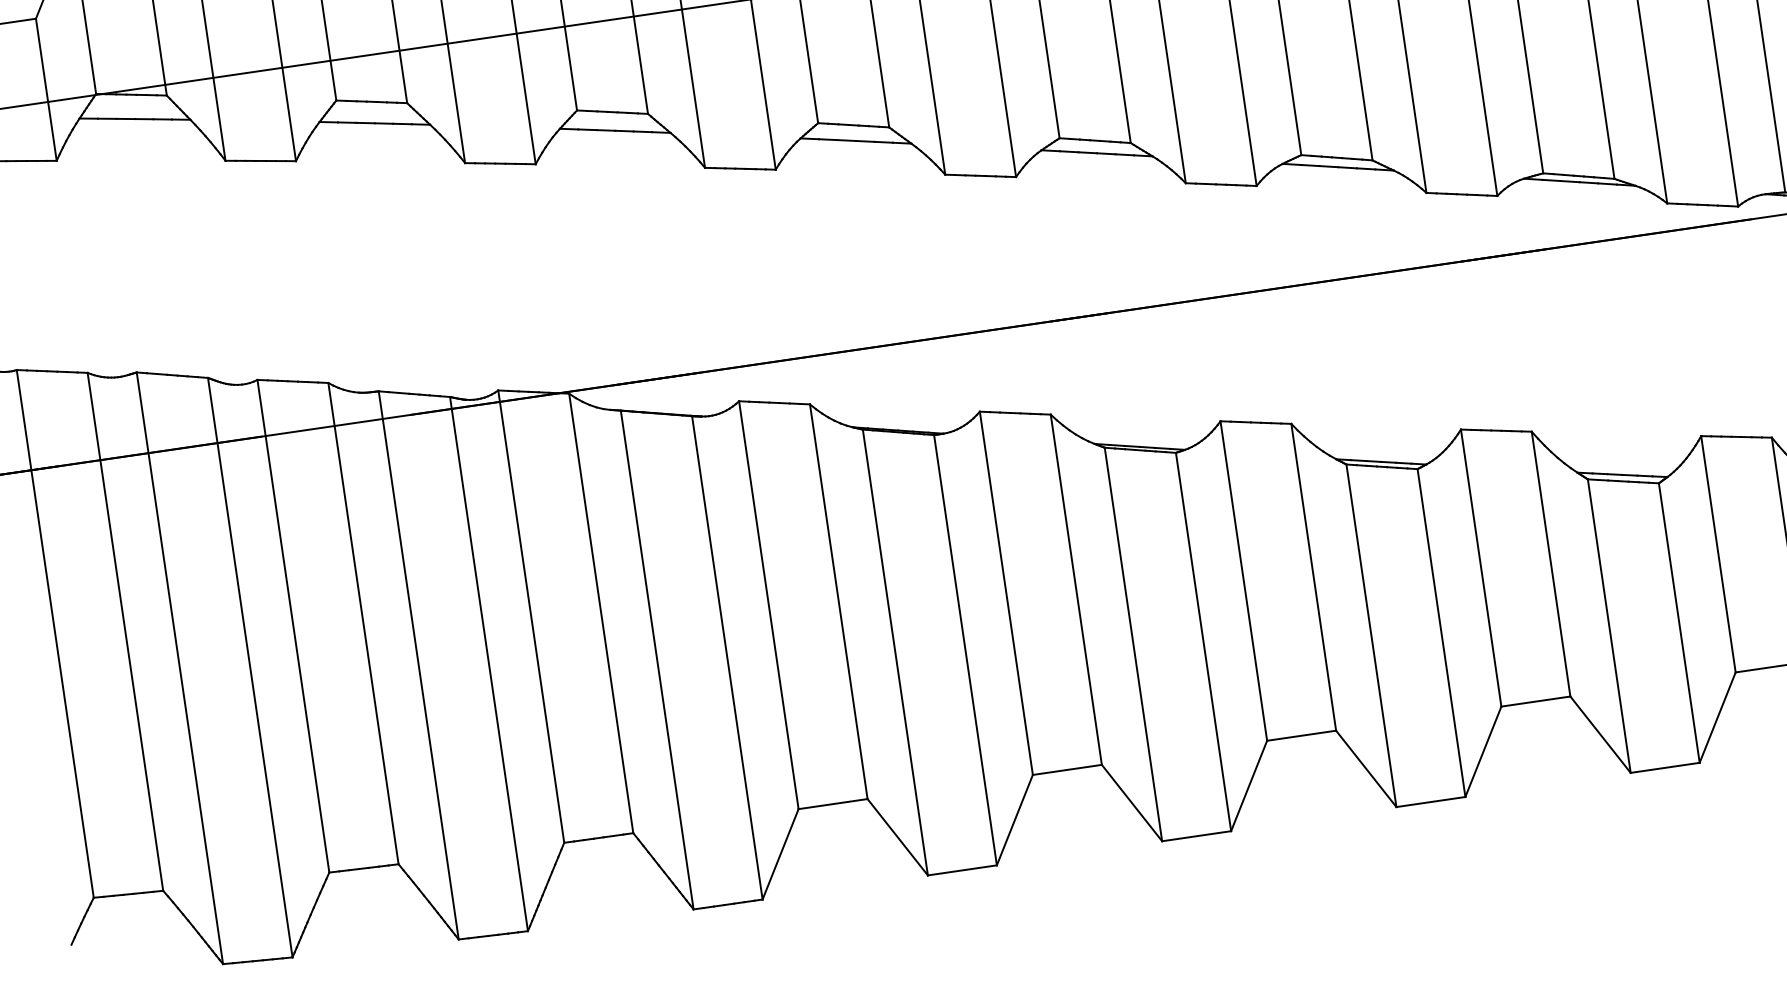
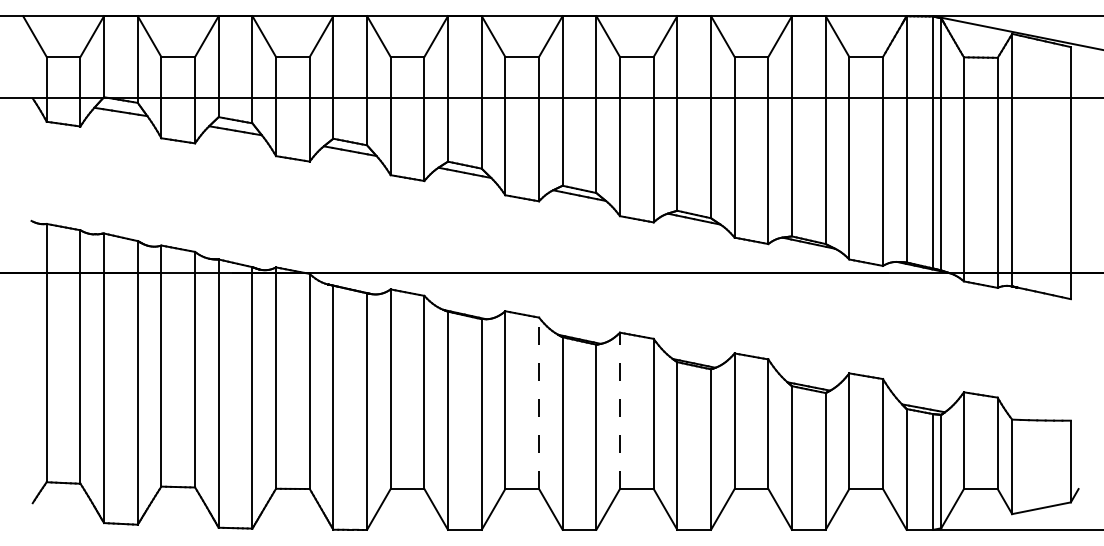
line: (1242, 580) -> (619, 410), solid -> dashed
line: (1077, 590) -> (539, 403), solid -> dashed

